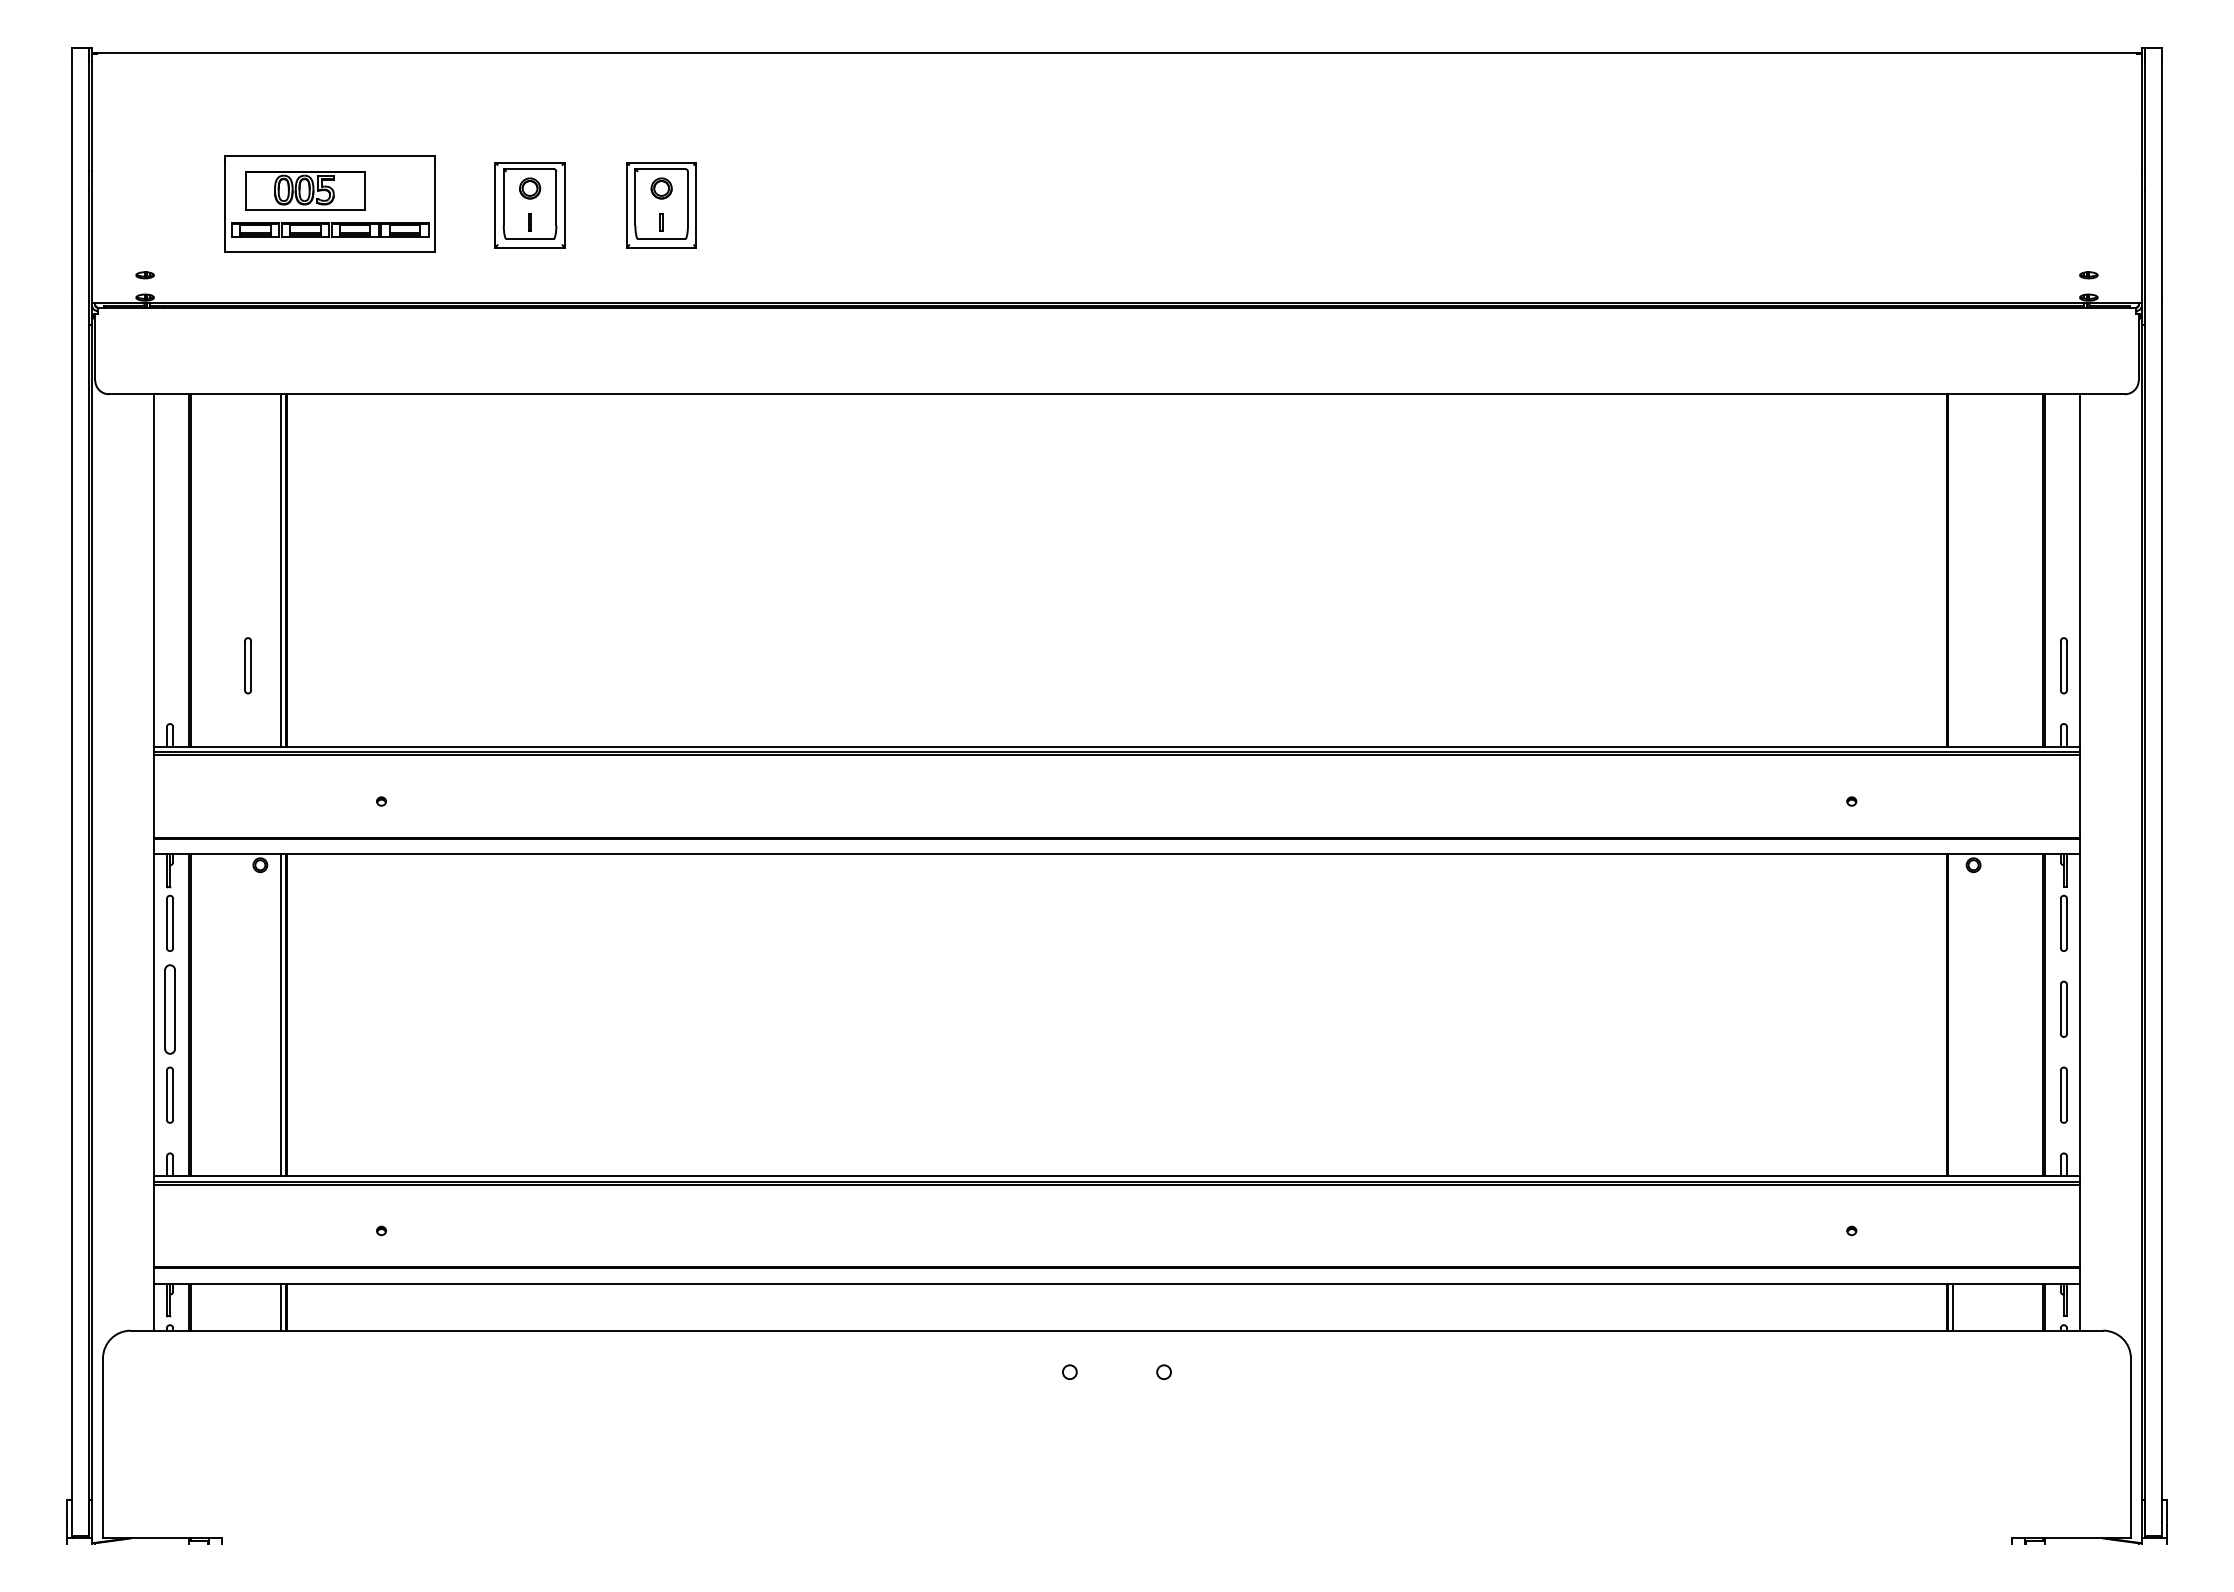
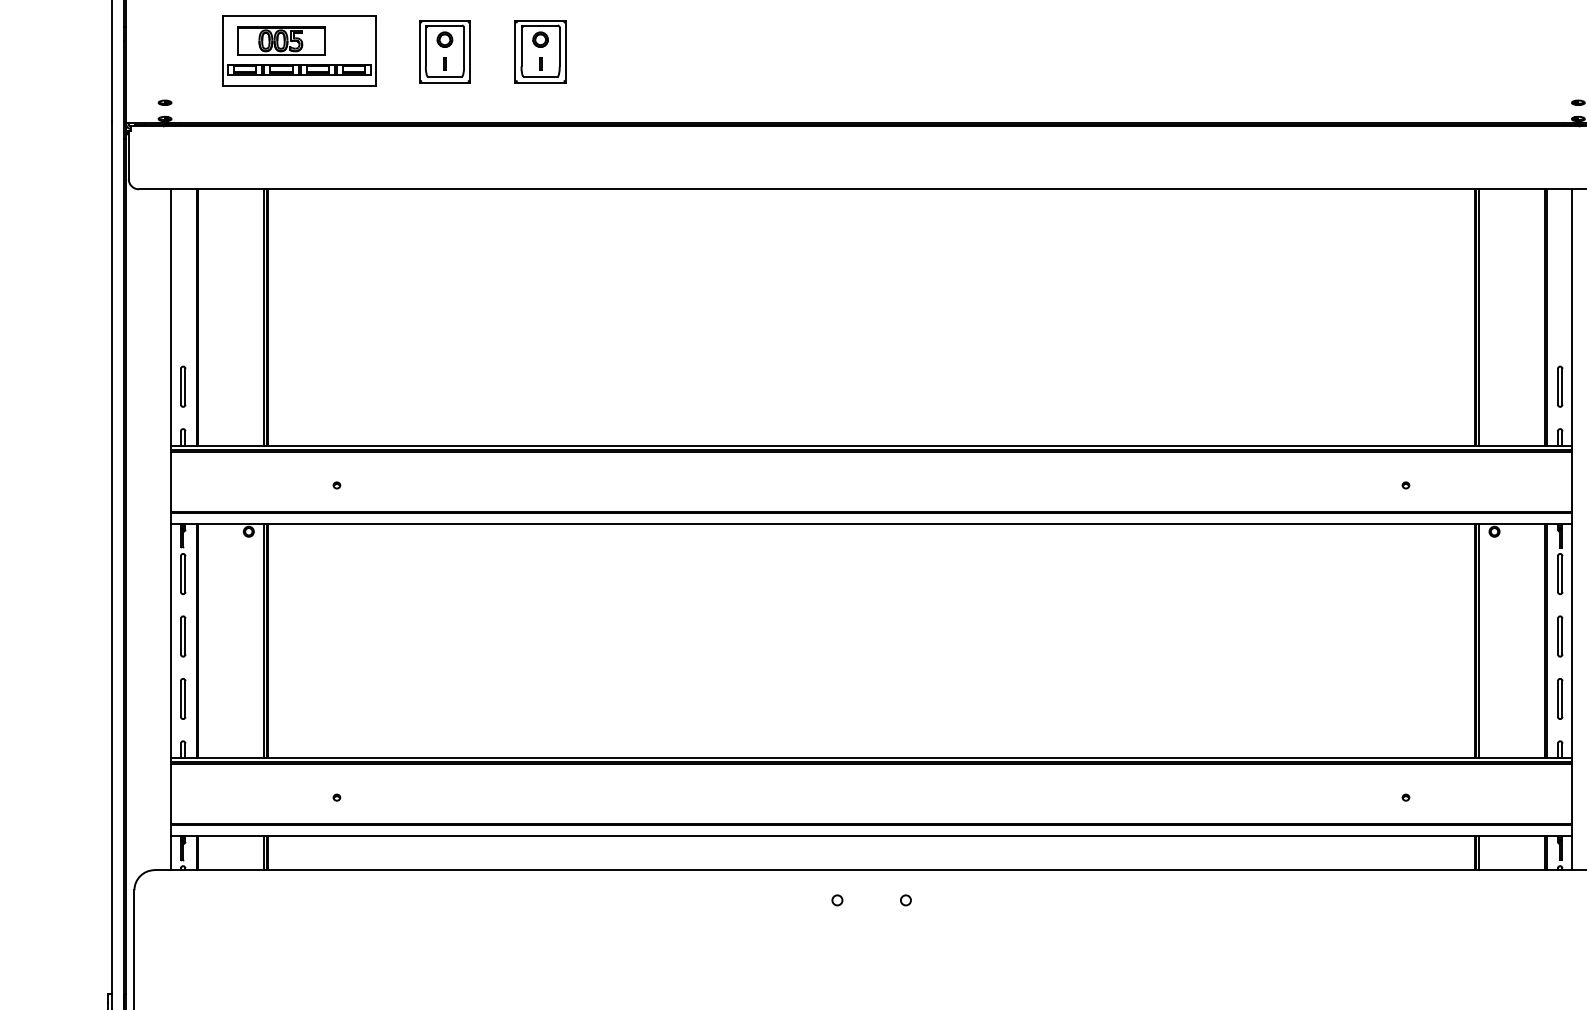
line: (1952, 570) -> (1479, 317), added
part: (247, 665) -> (182, 386), moved
part: (169, 1008) -> (182, 635), size x0.62
line: (1952, 1015) -> (1479, 641), added

